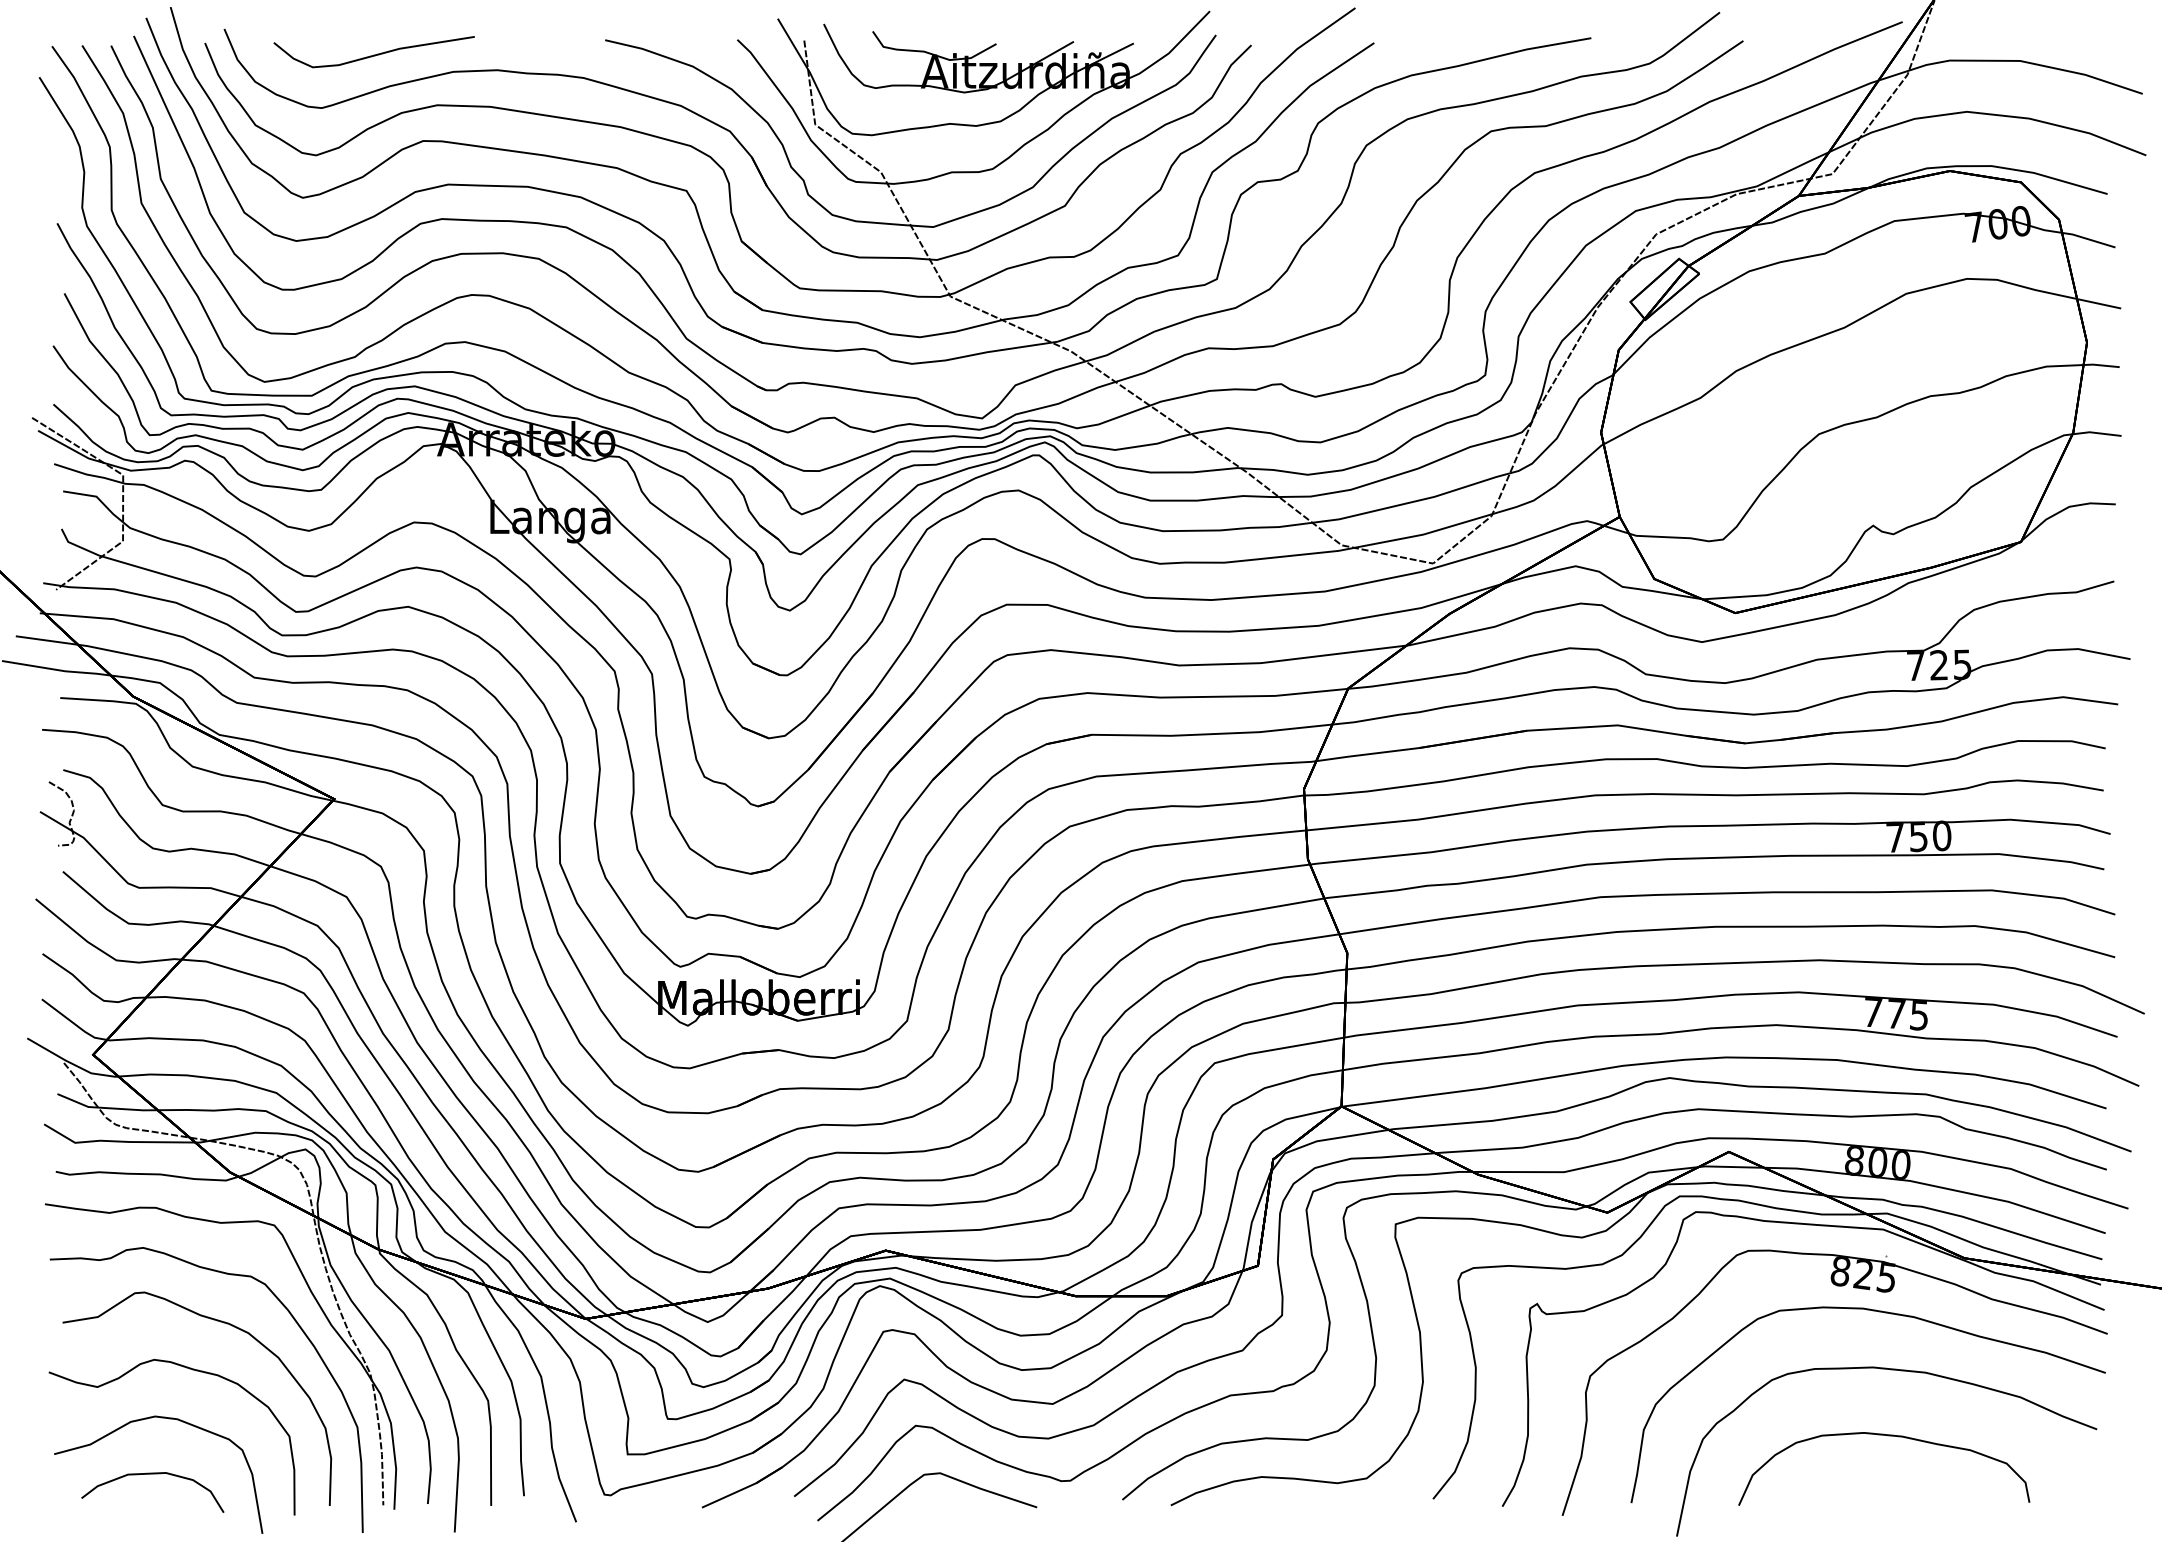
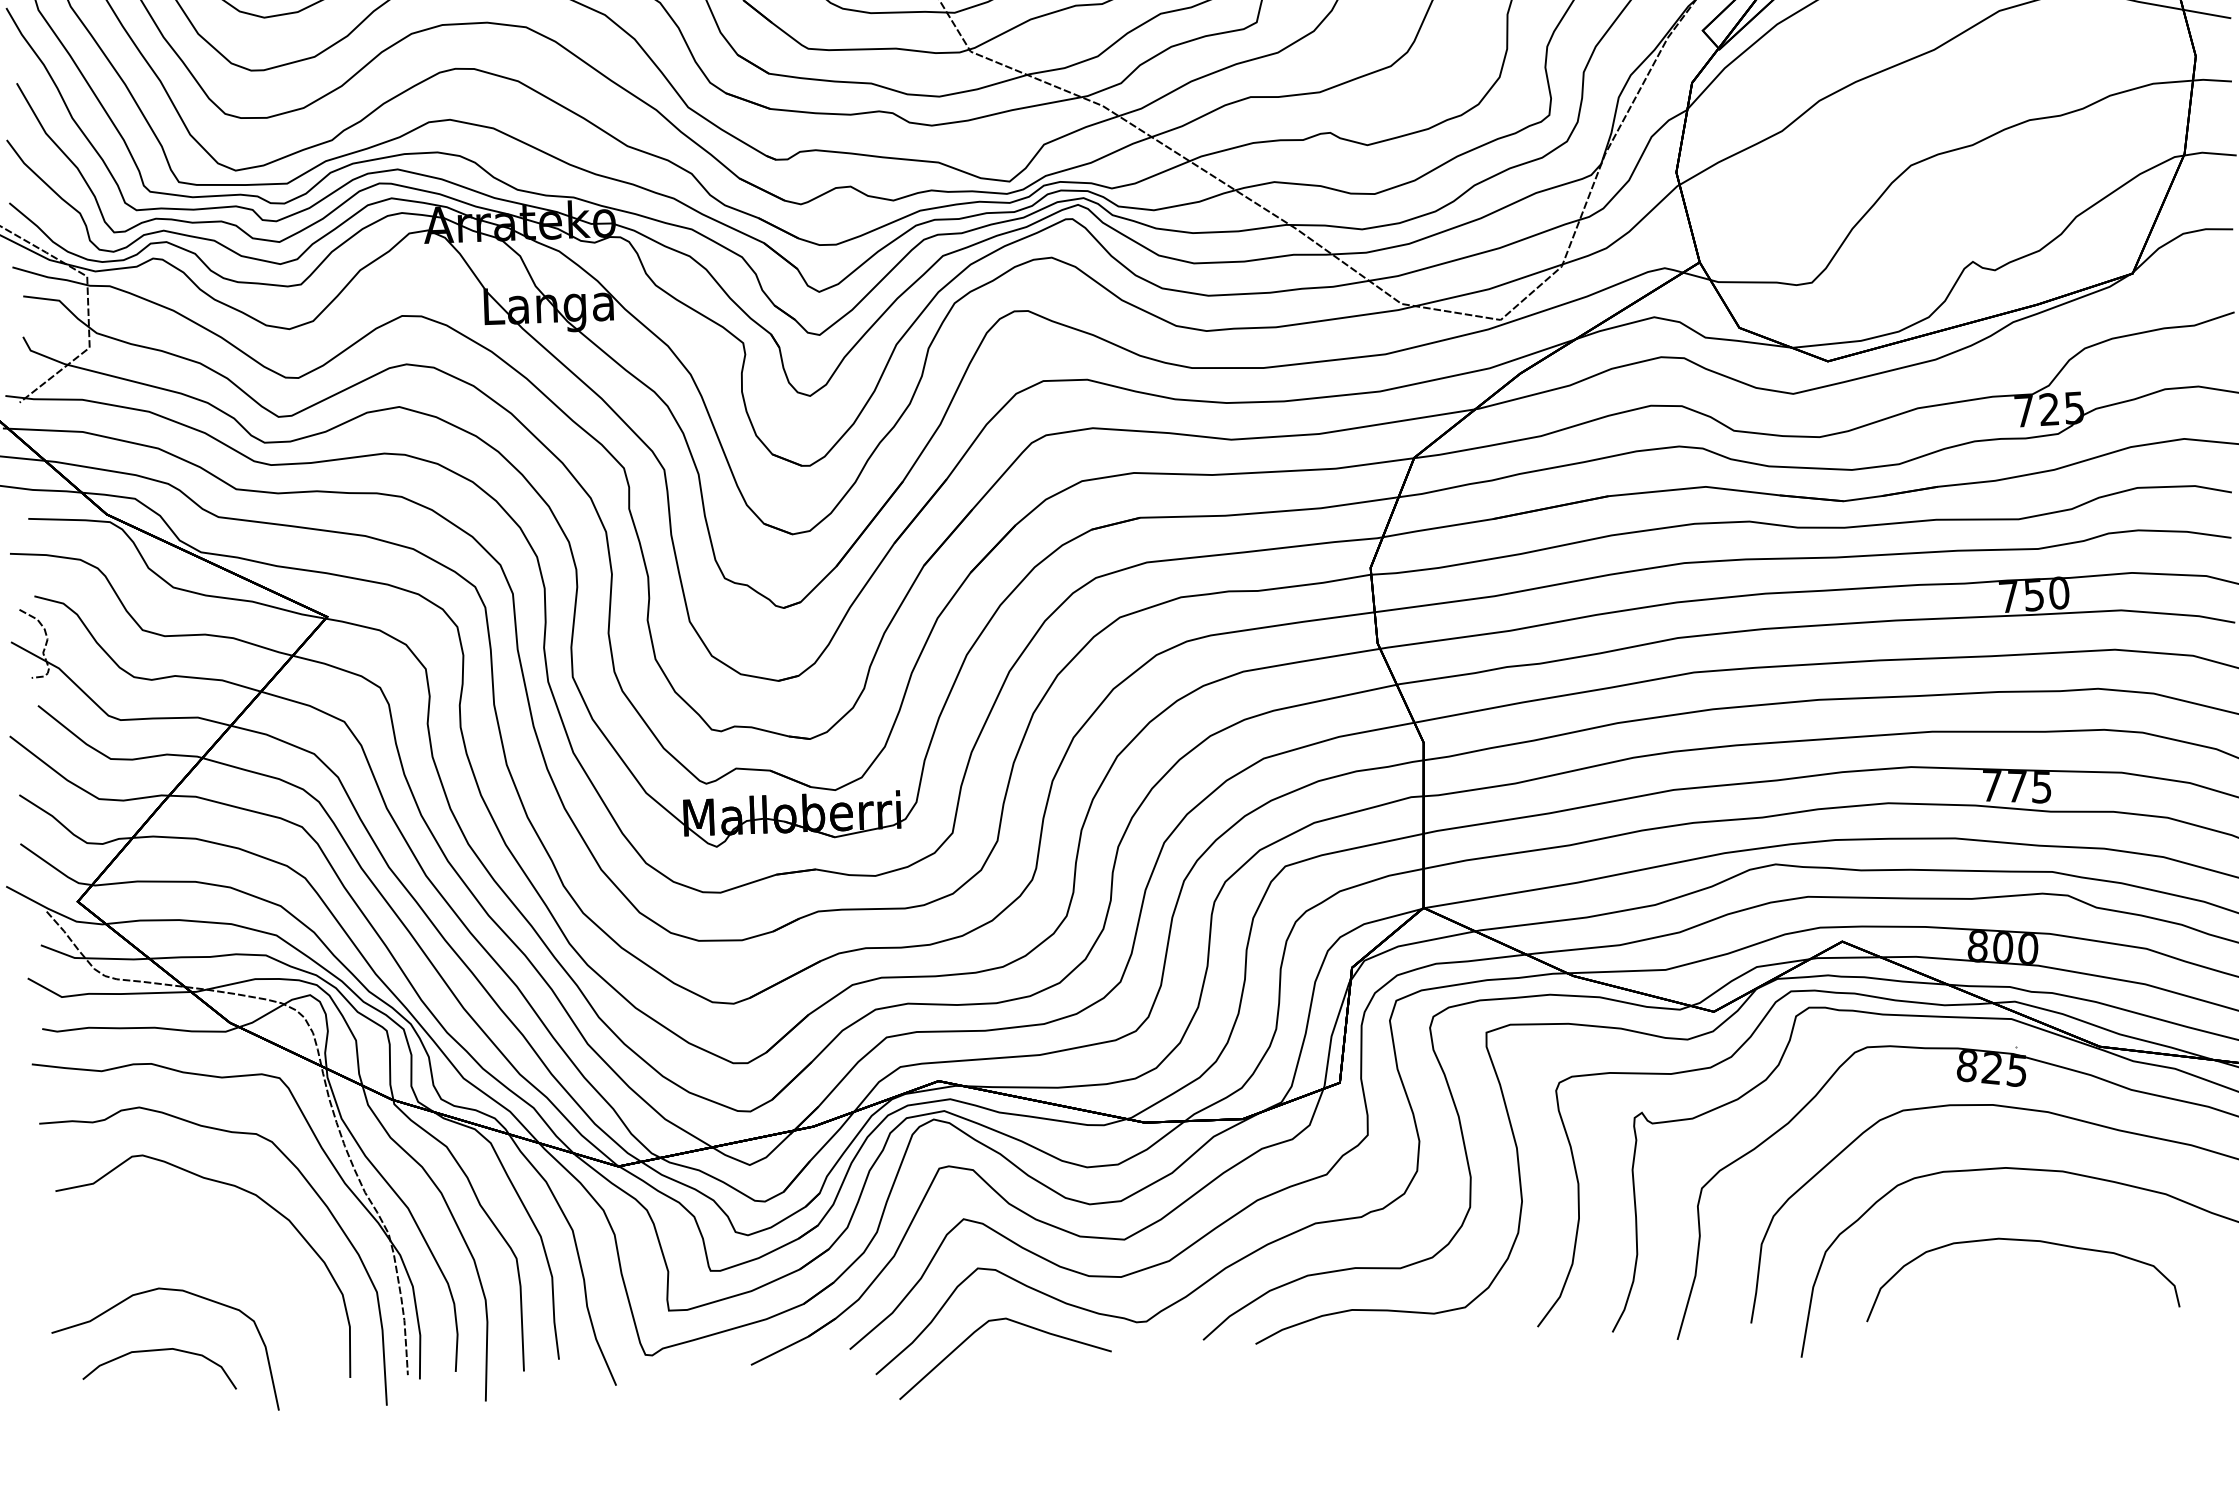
curve: (192, 1370) -> (197, 1237), removed

